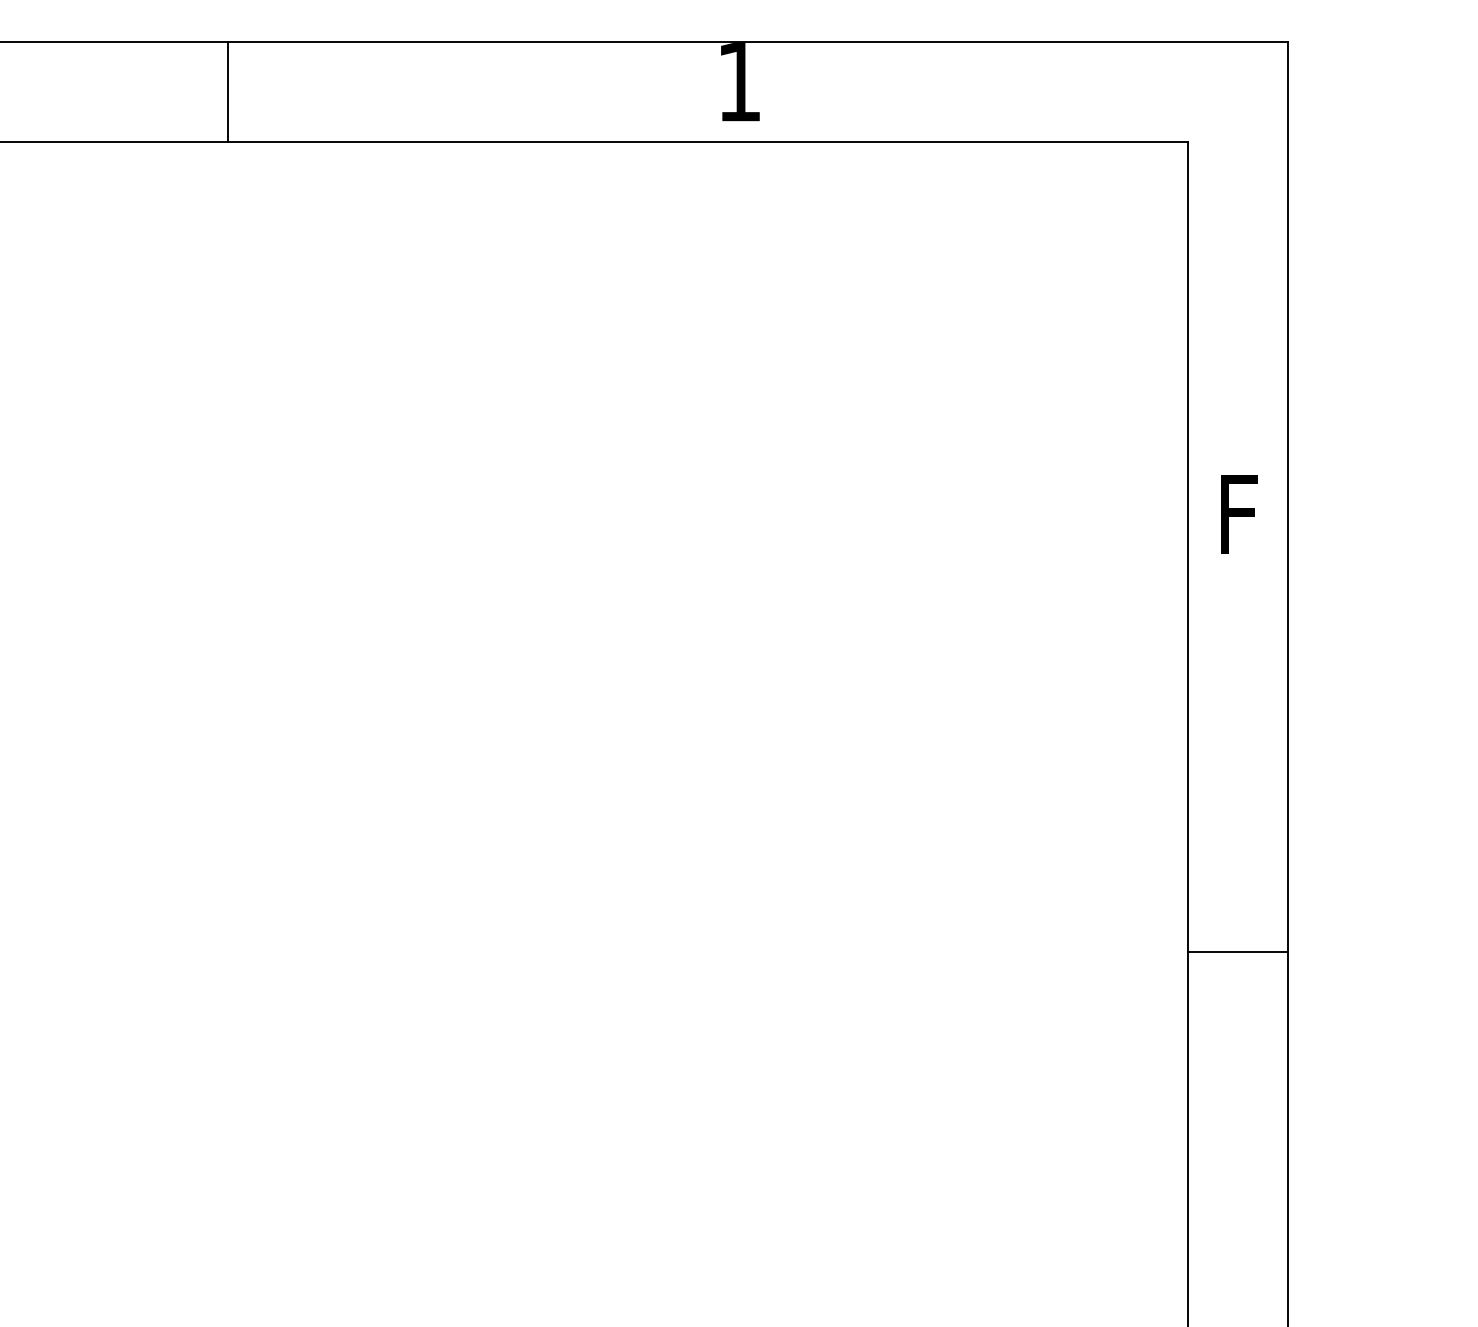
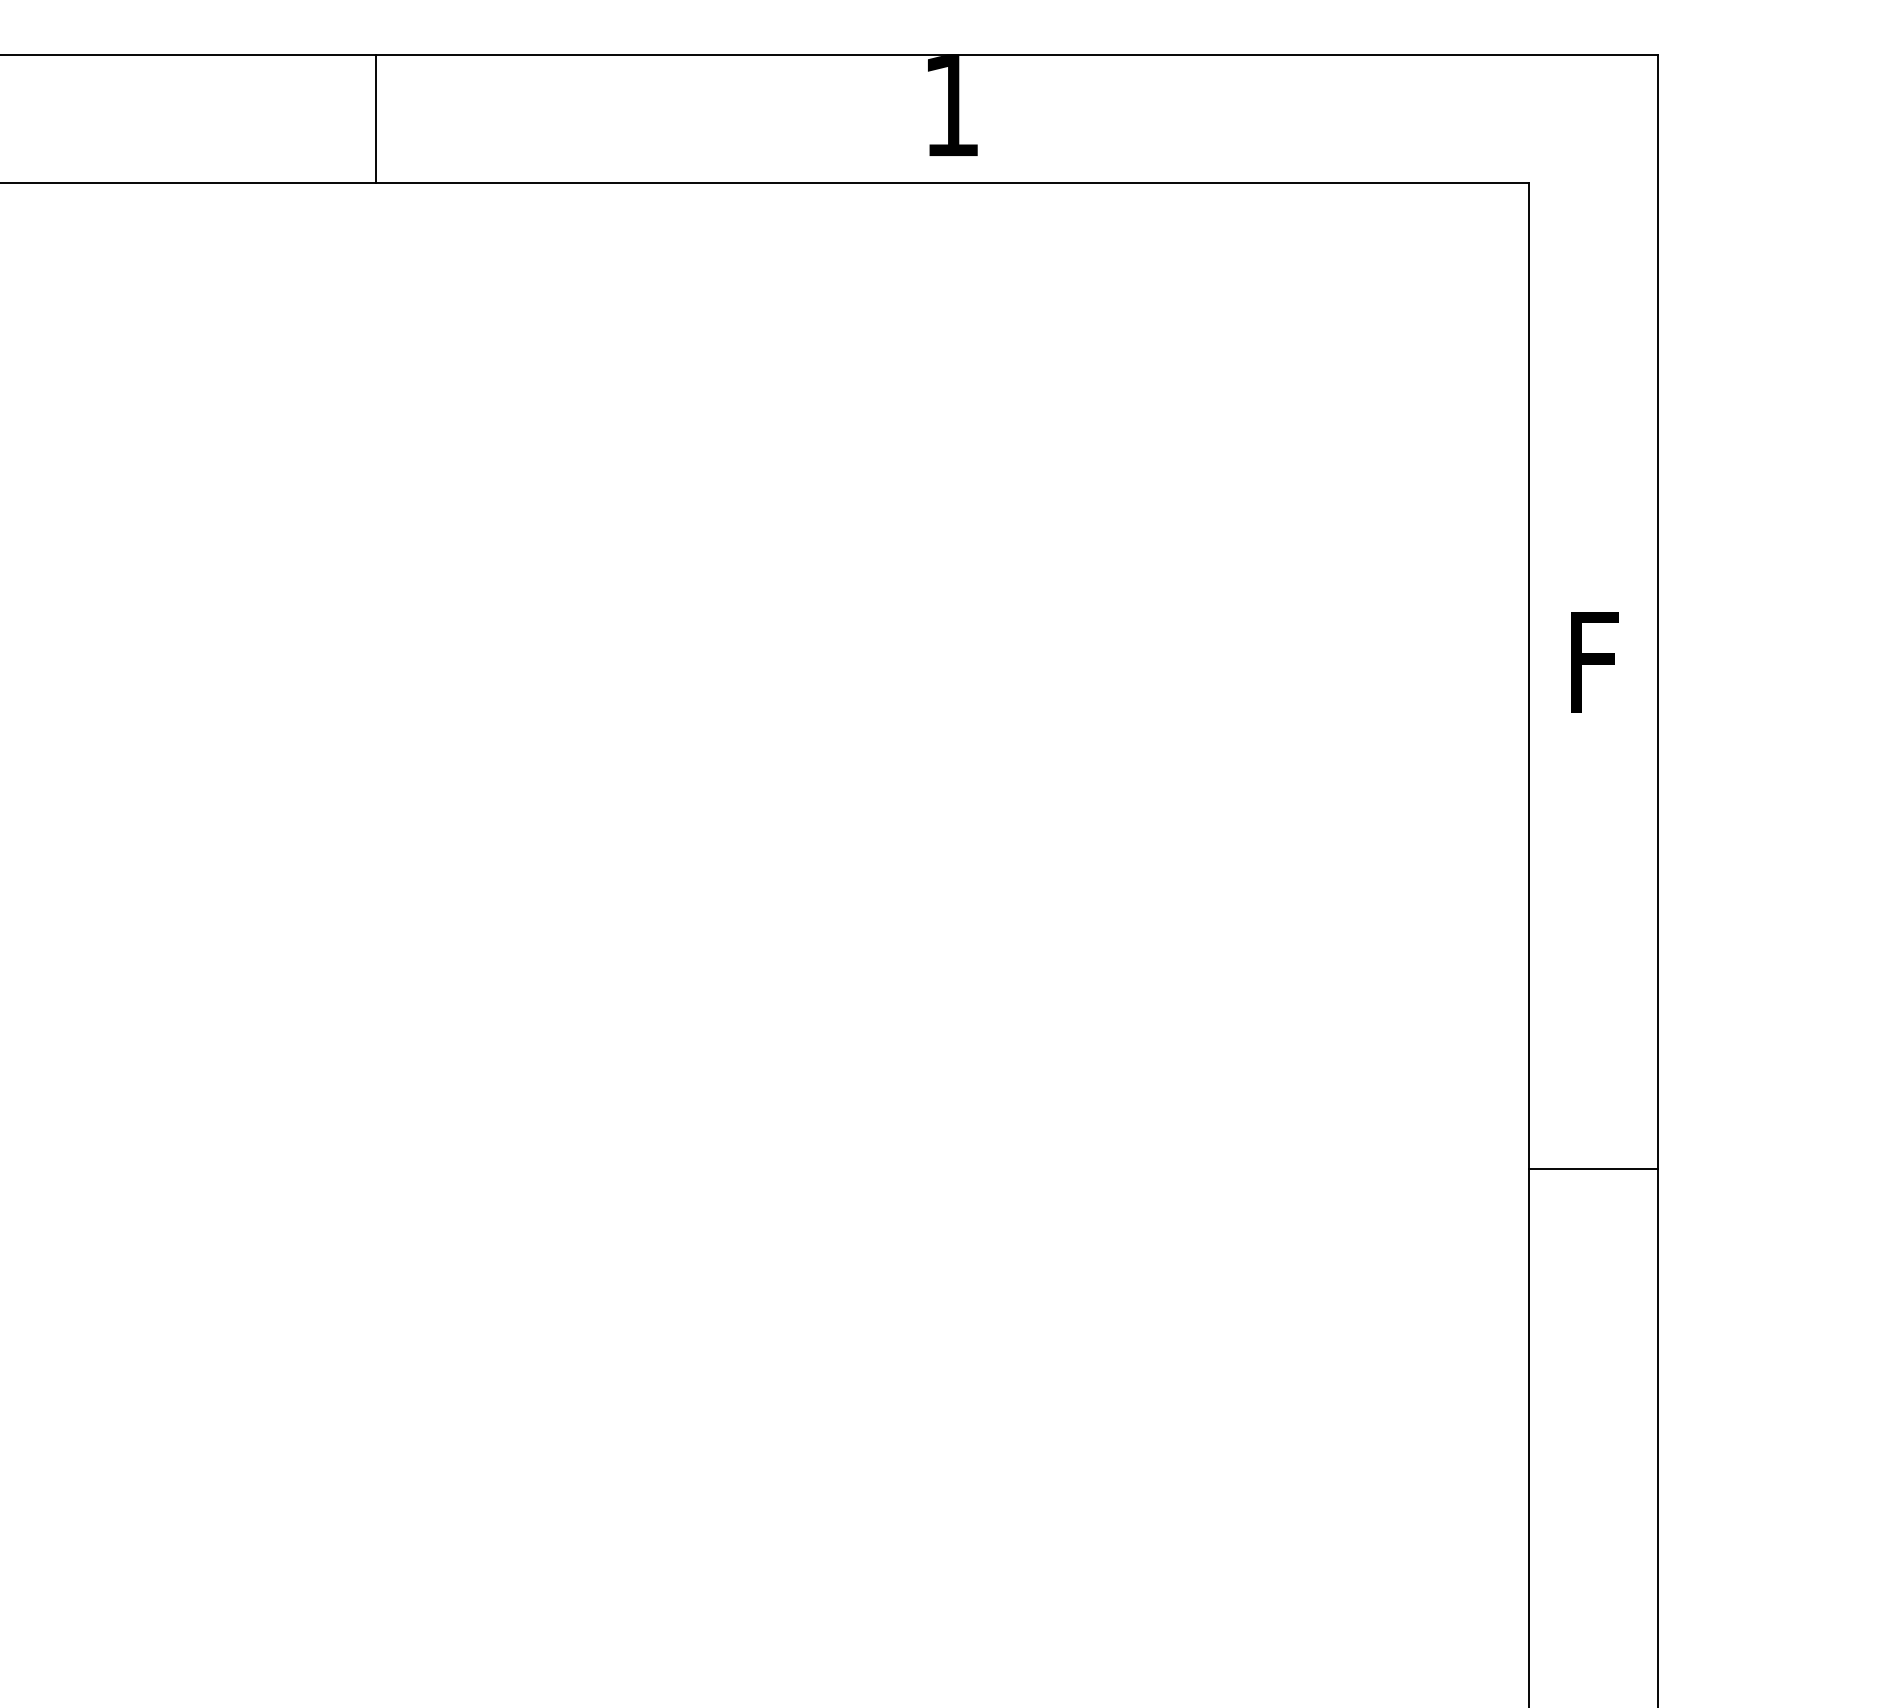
line: (228, 91) -> (376, 117), moved
line: (1238, 951) -> (1593, 1169), moved

